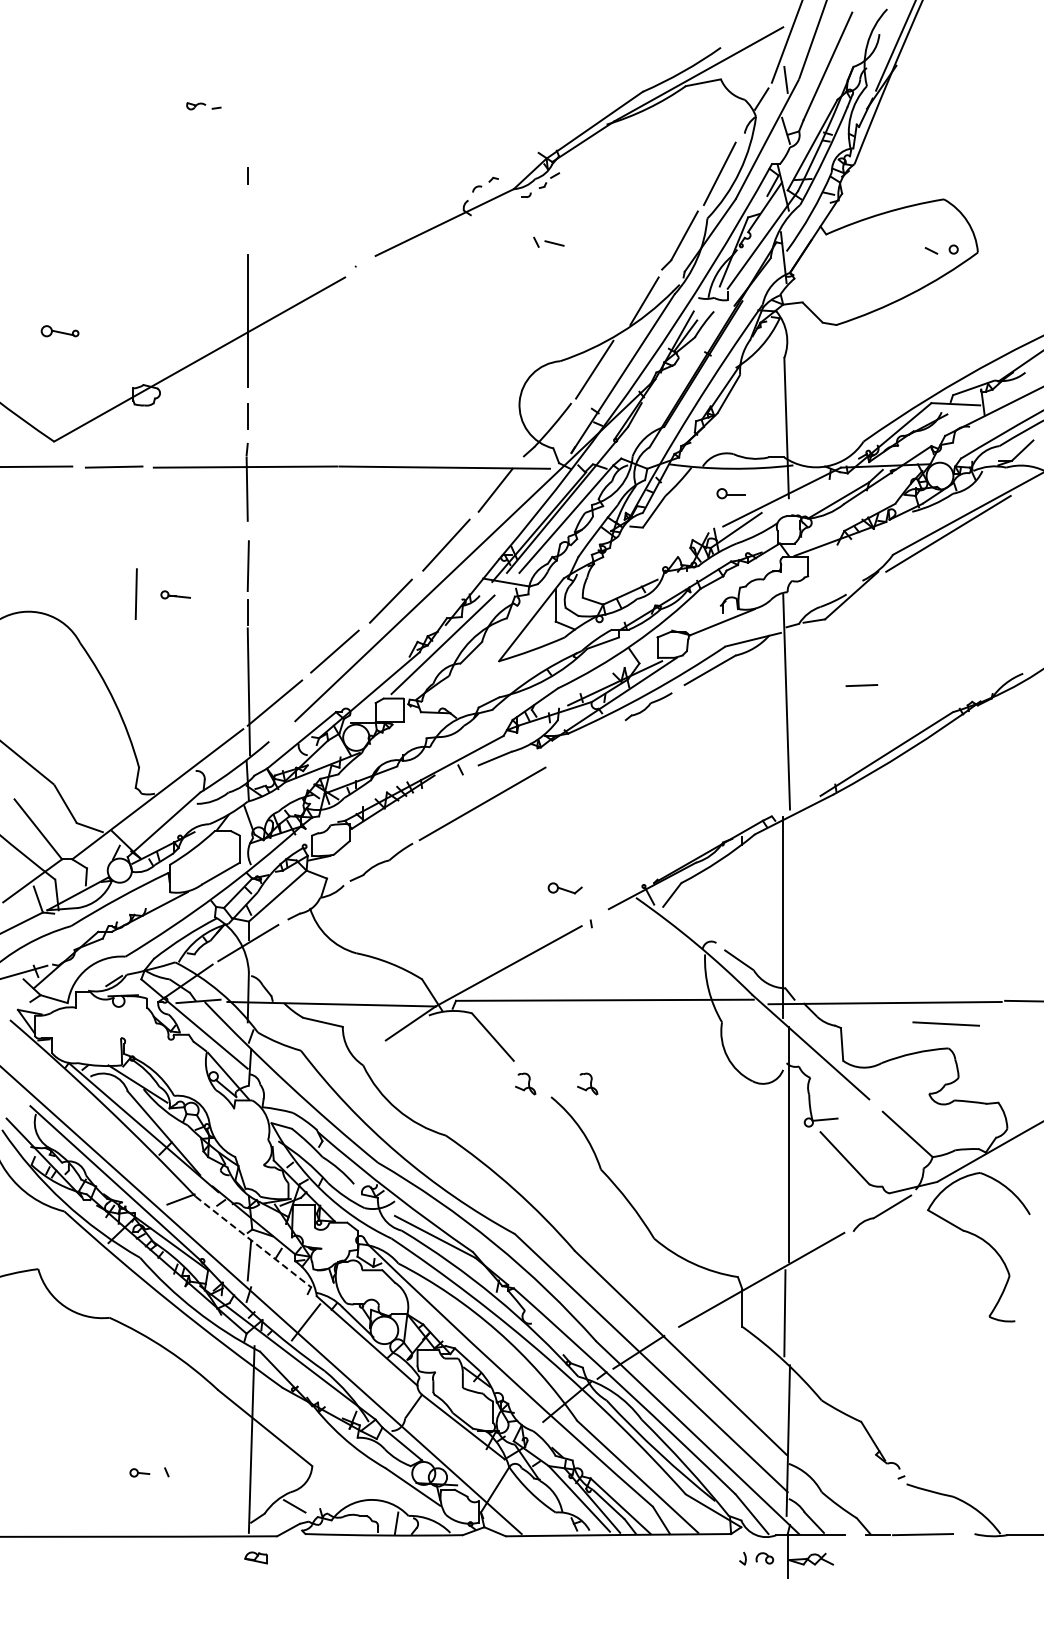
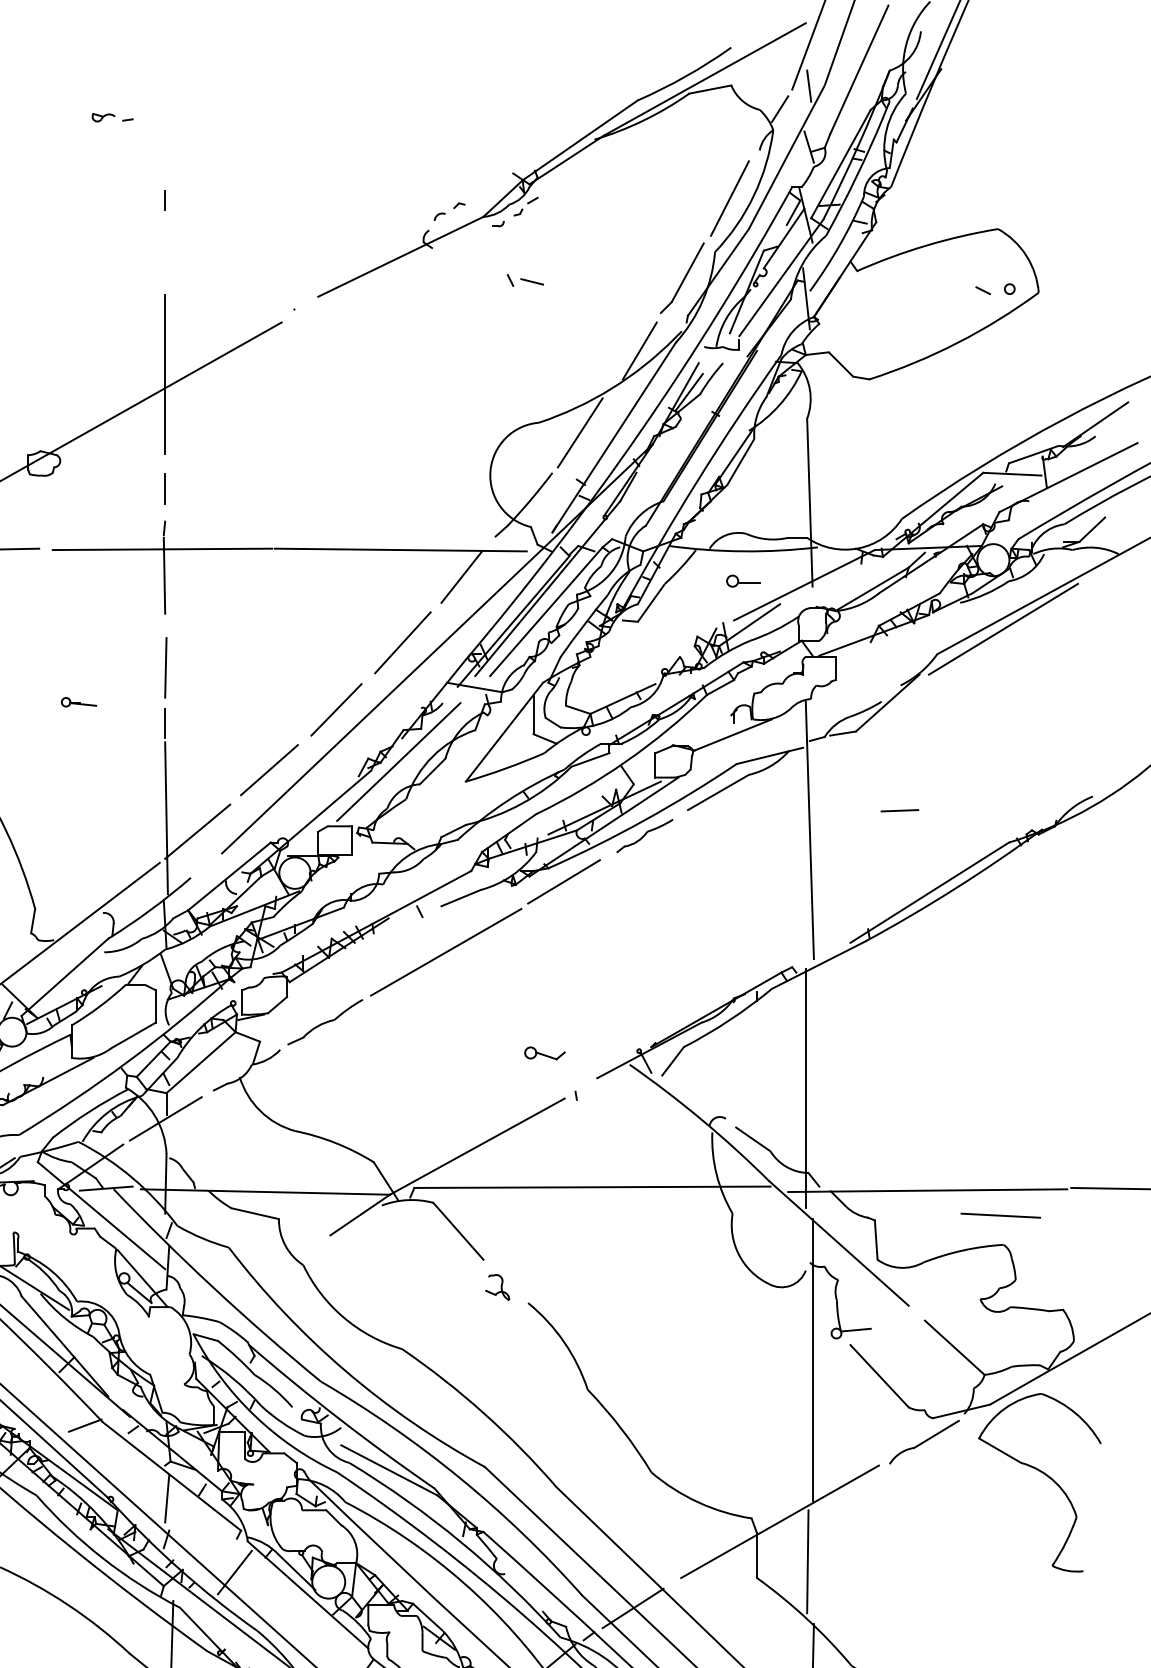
line: (135, 593) -> (30, 700), removed
line: (581, 744) -> (564, 881), added
part: (587, 1083) -> (571, 1286), removed
line: (253, 1242) -> (172, 1477), dashed -> solid

